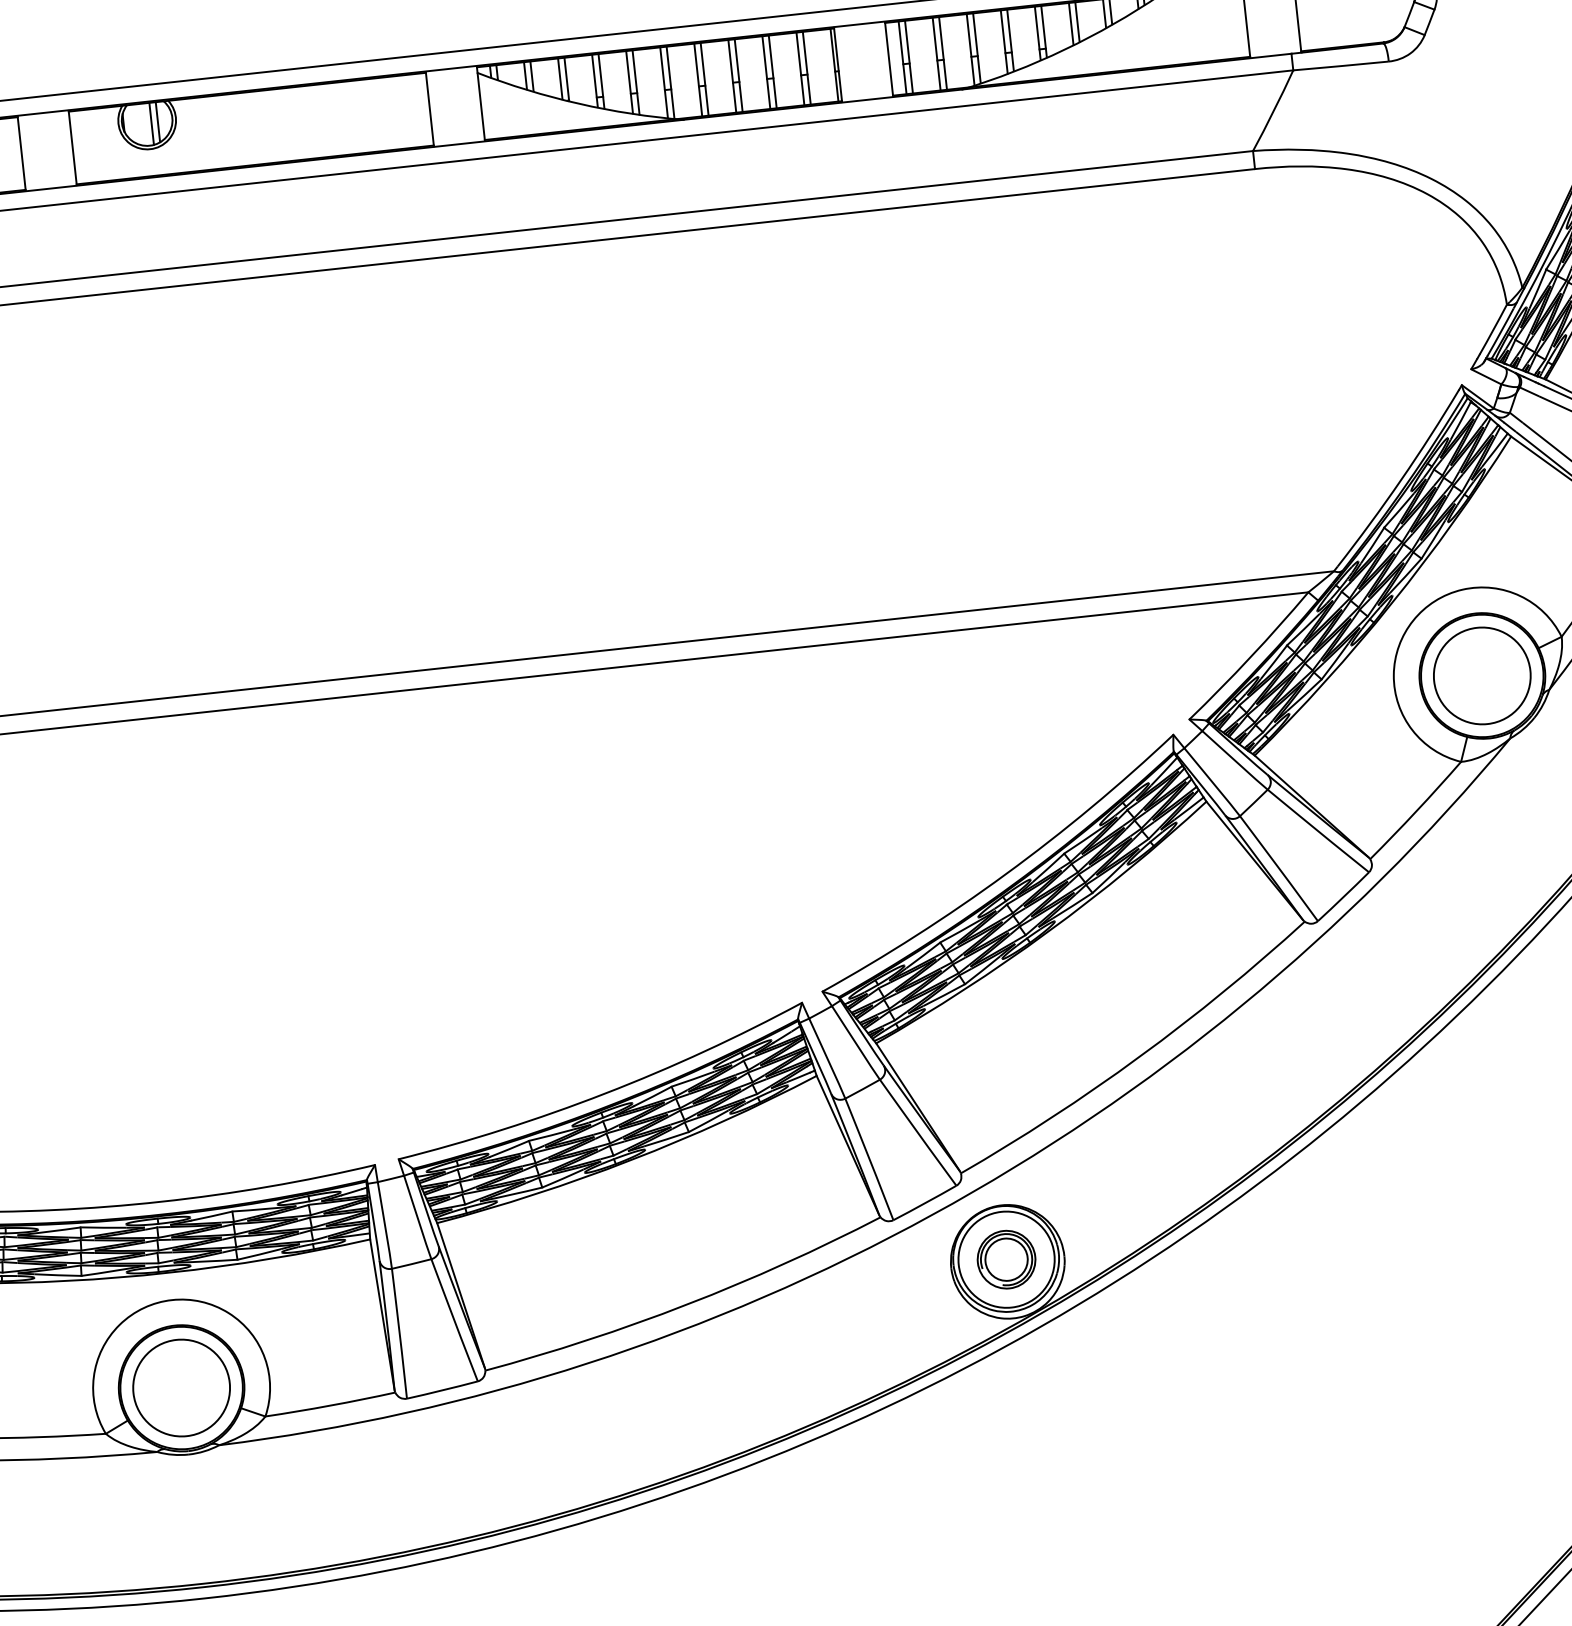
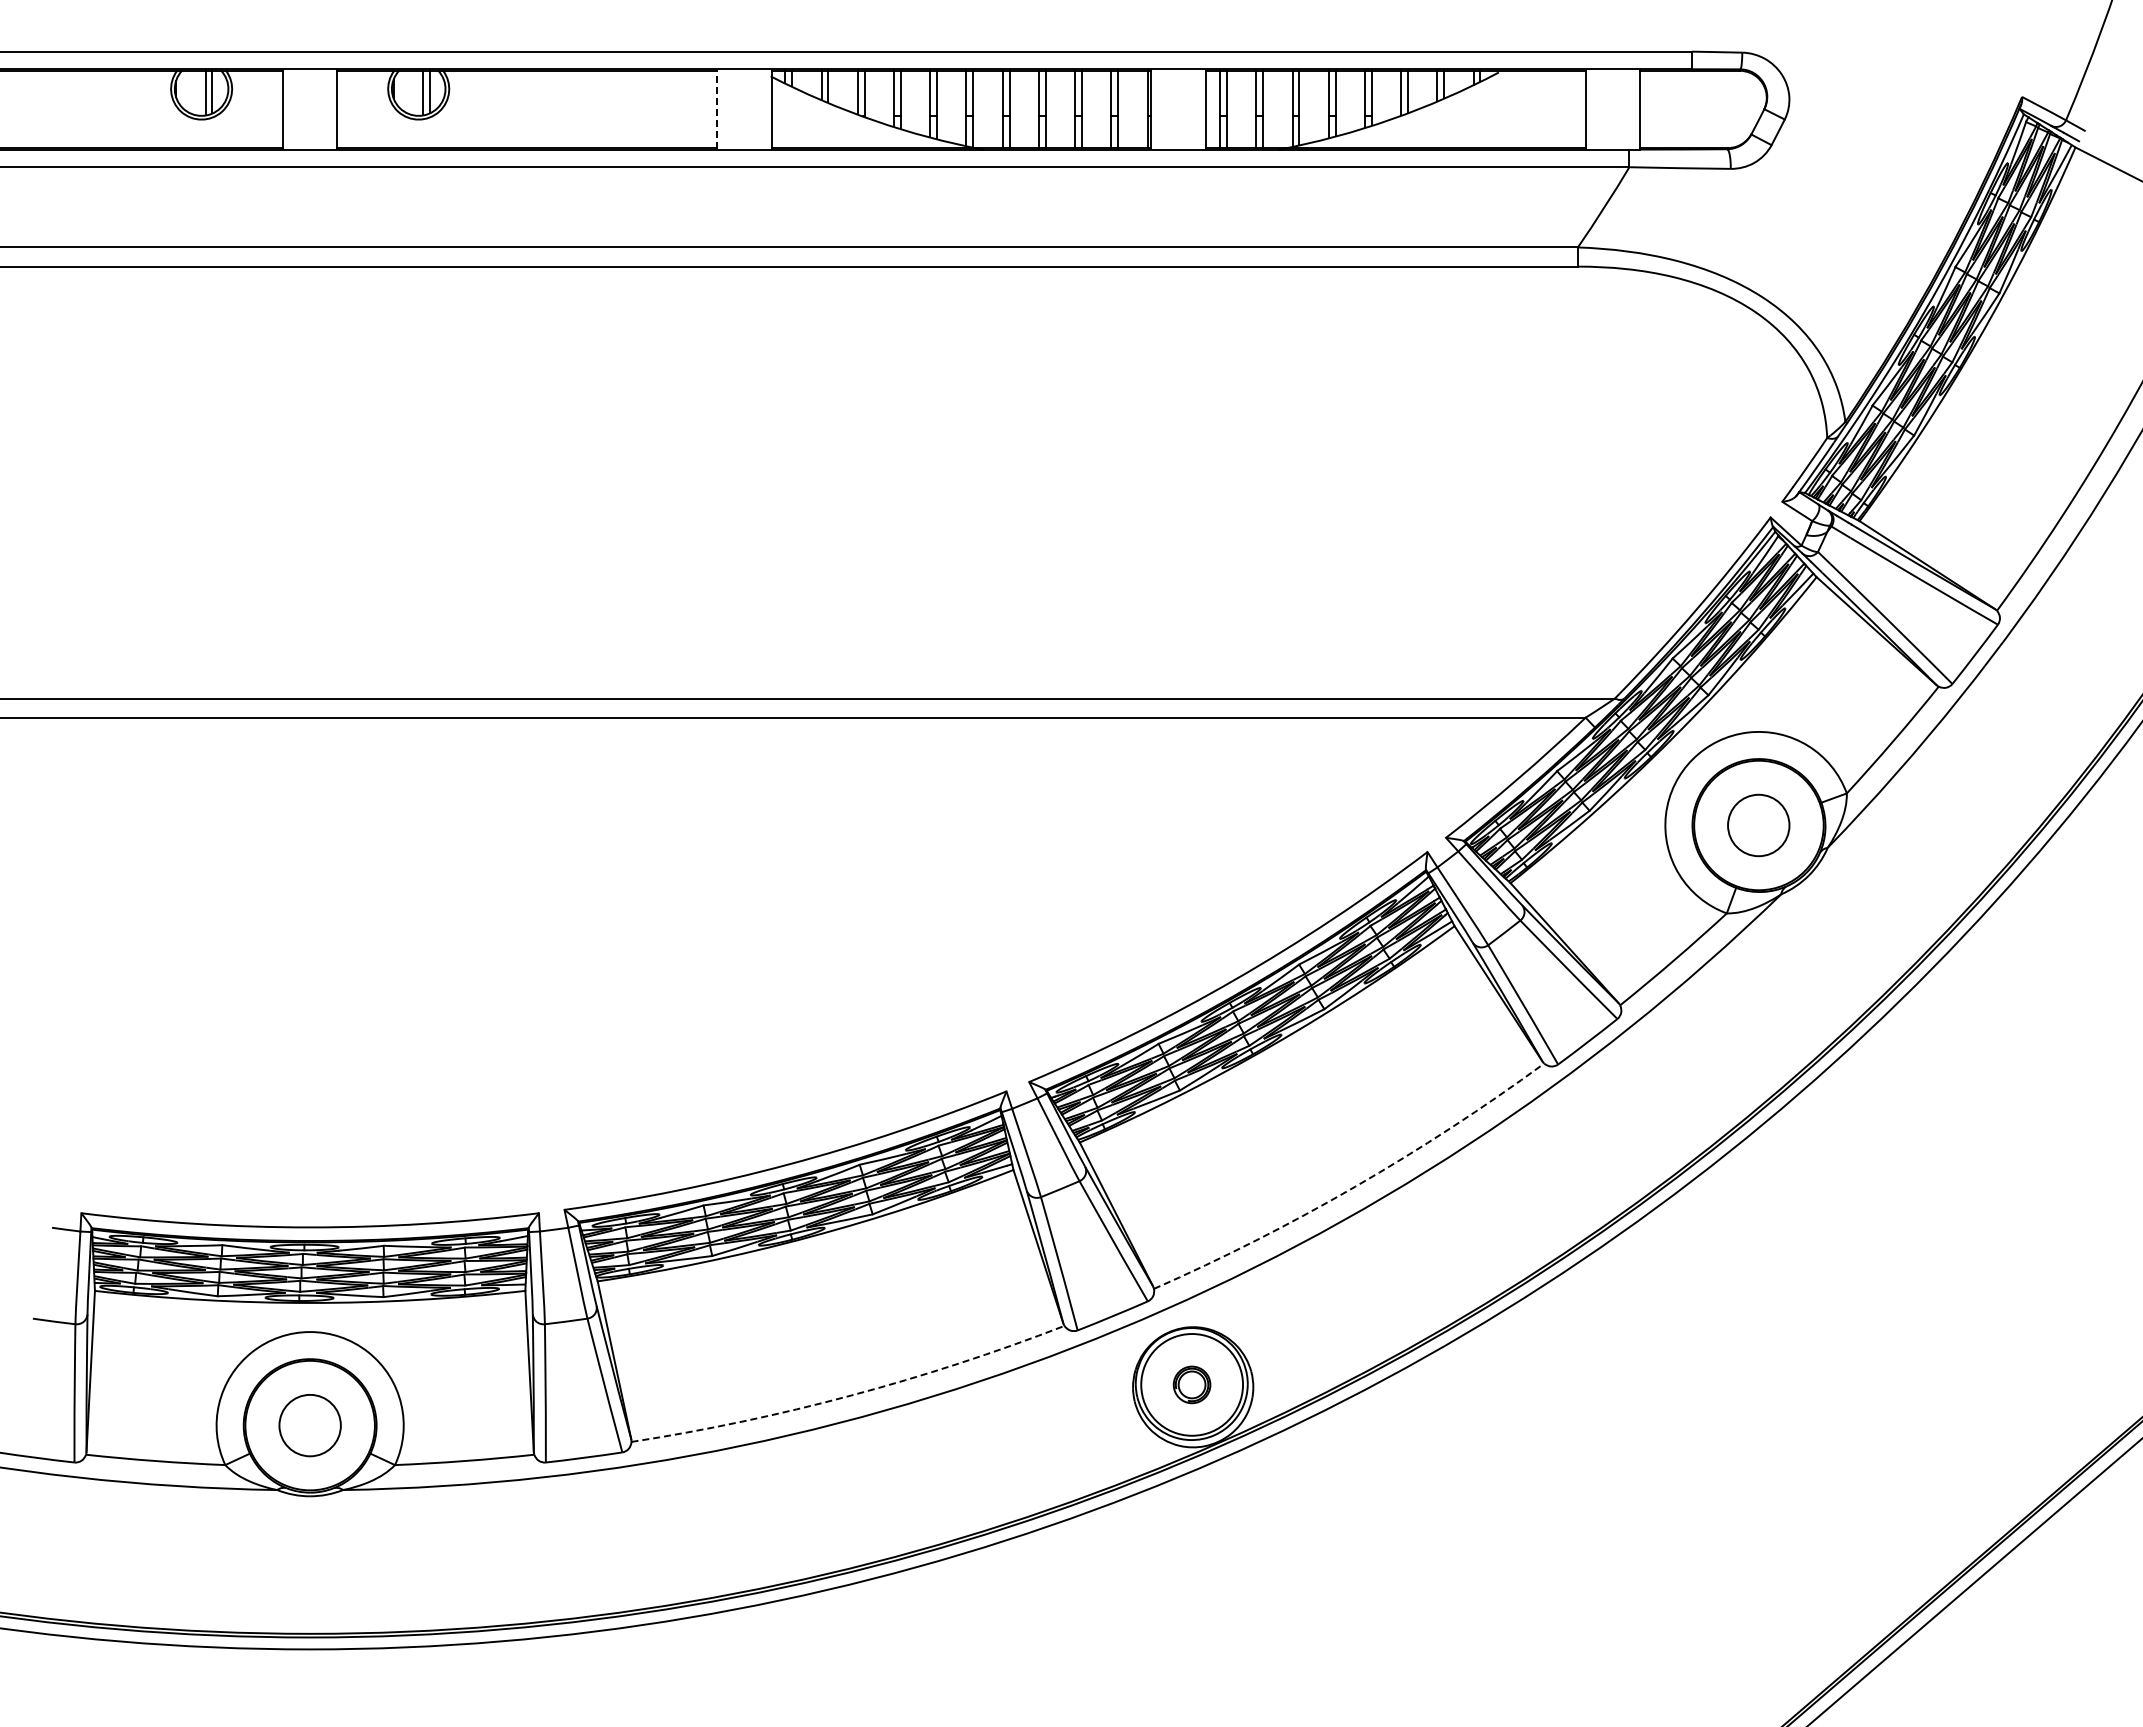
line: (430, 109) -> (717, 109), solid -> dashed
circle: (1481, 676) -> (1758, 825), size x0.6
arc: (1139, 1056) -> (1355, 1186), solid -> dashed
part: (1005, 1259) -> (1191, 1384), size x0.6
arc: (687, 1304) -> (851, 1395), solid -> dashed
circle: (180, 1388) -> (309, 1425), size x0.6

